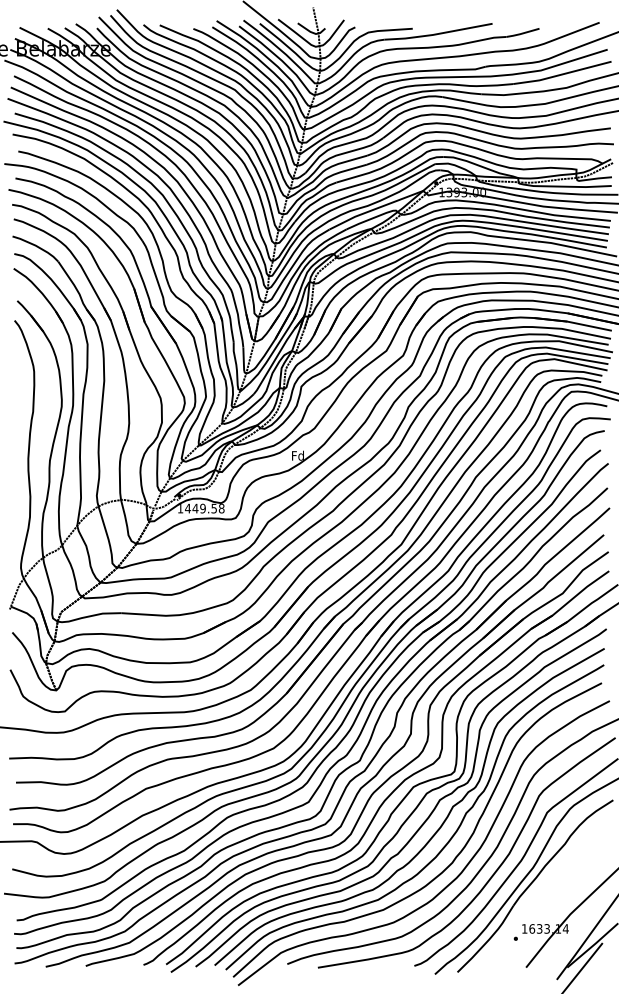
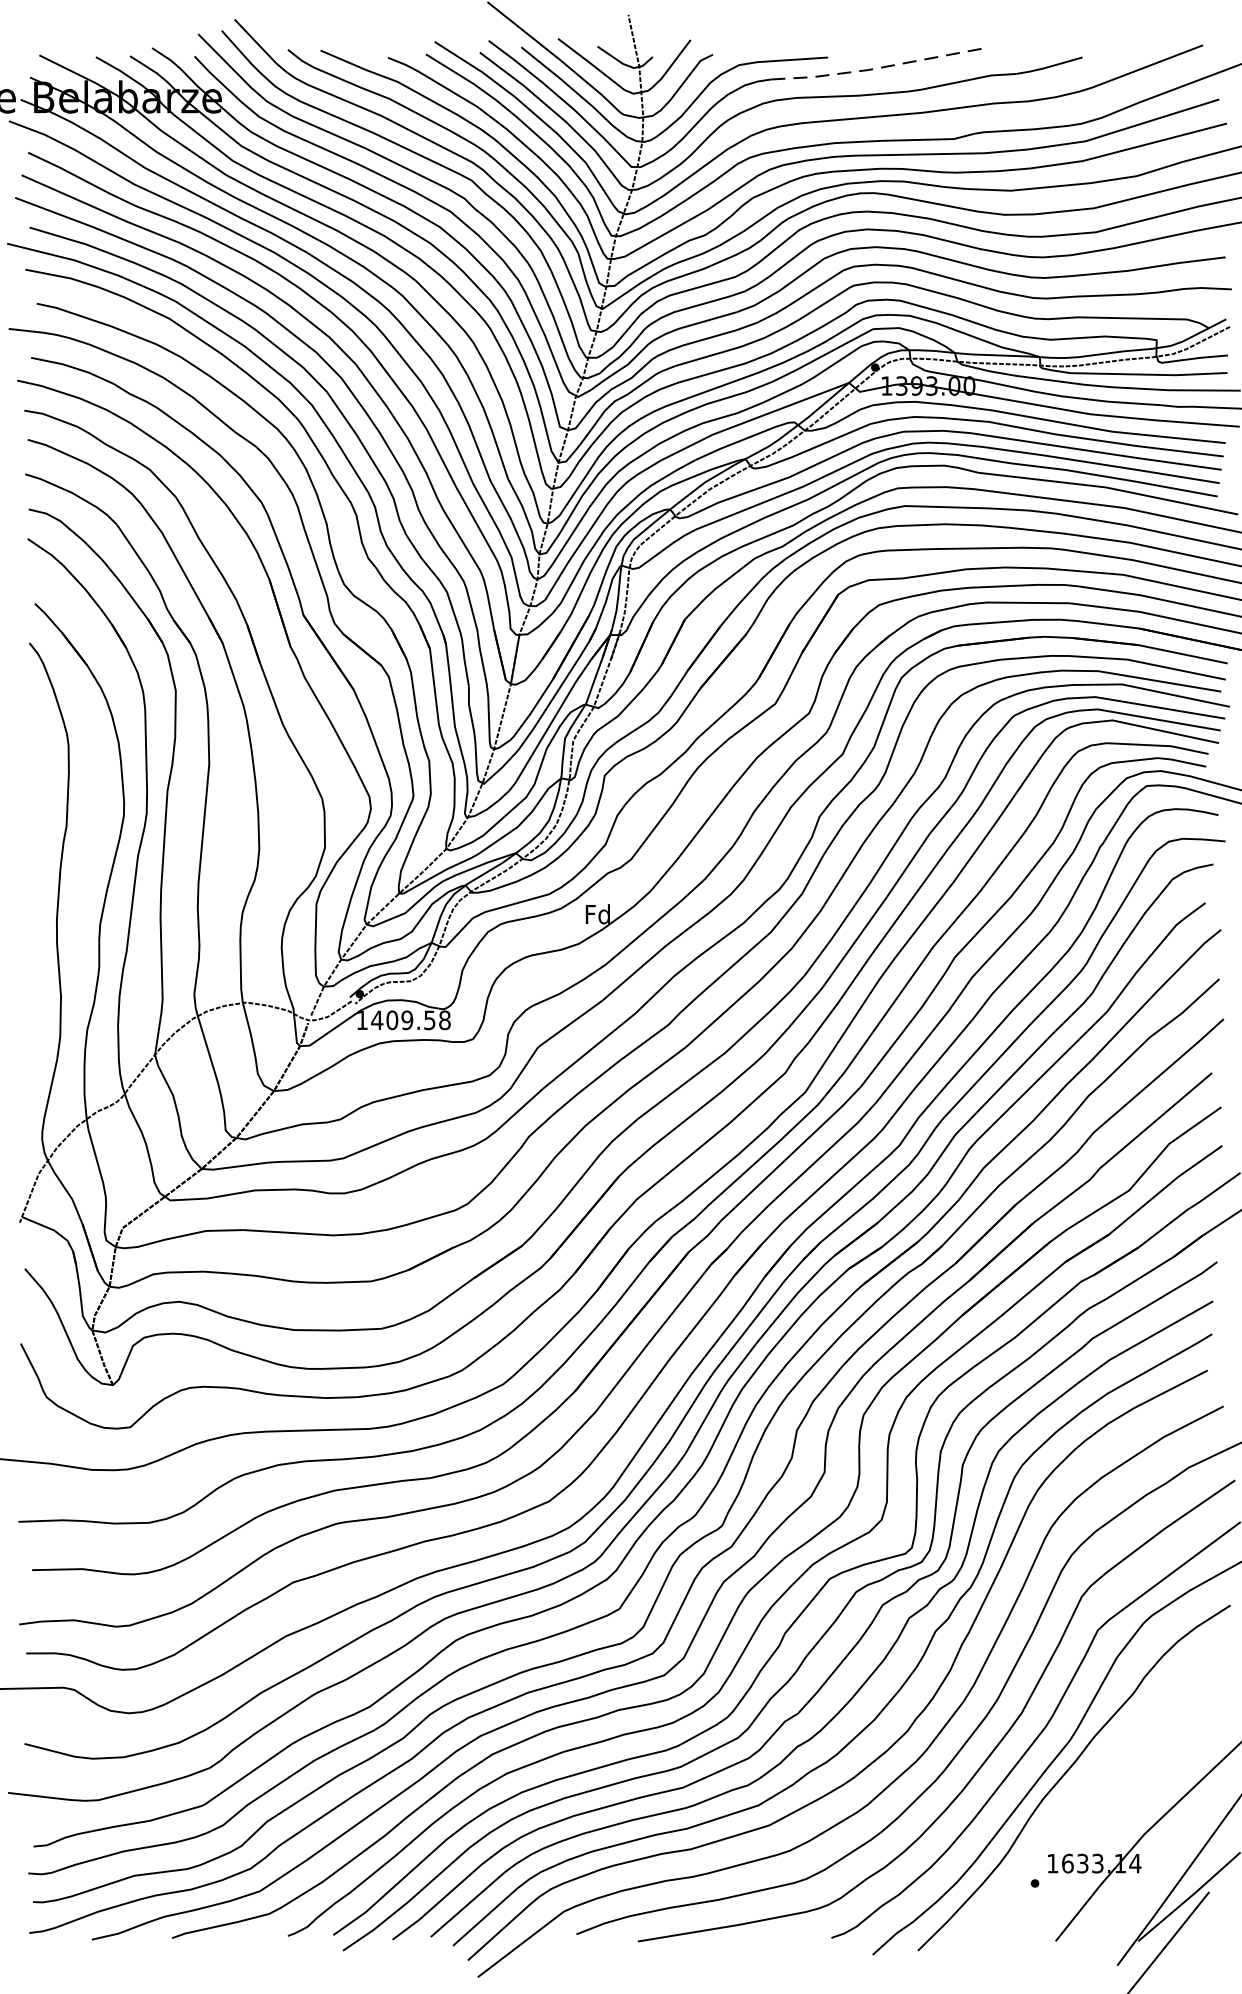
line: (437, 34) -> (877, 69), solid -> dashed
text: (195, 508) -> (392, 1020), 1449.58 -> 1409.58

